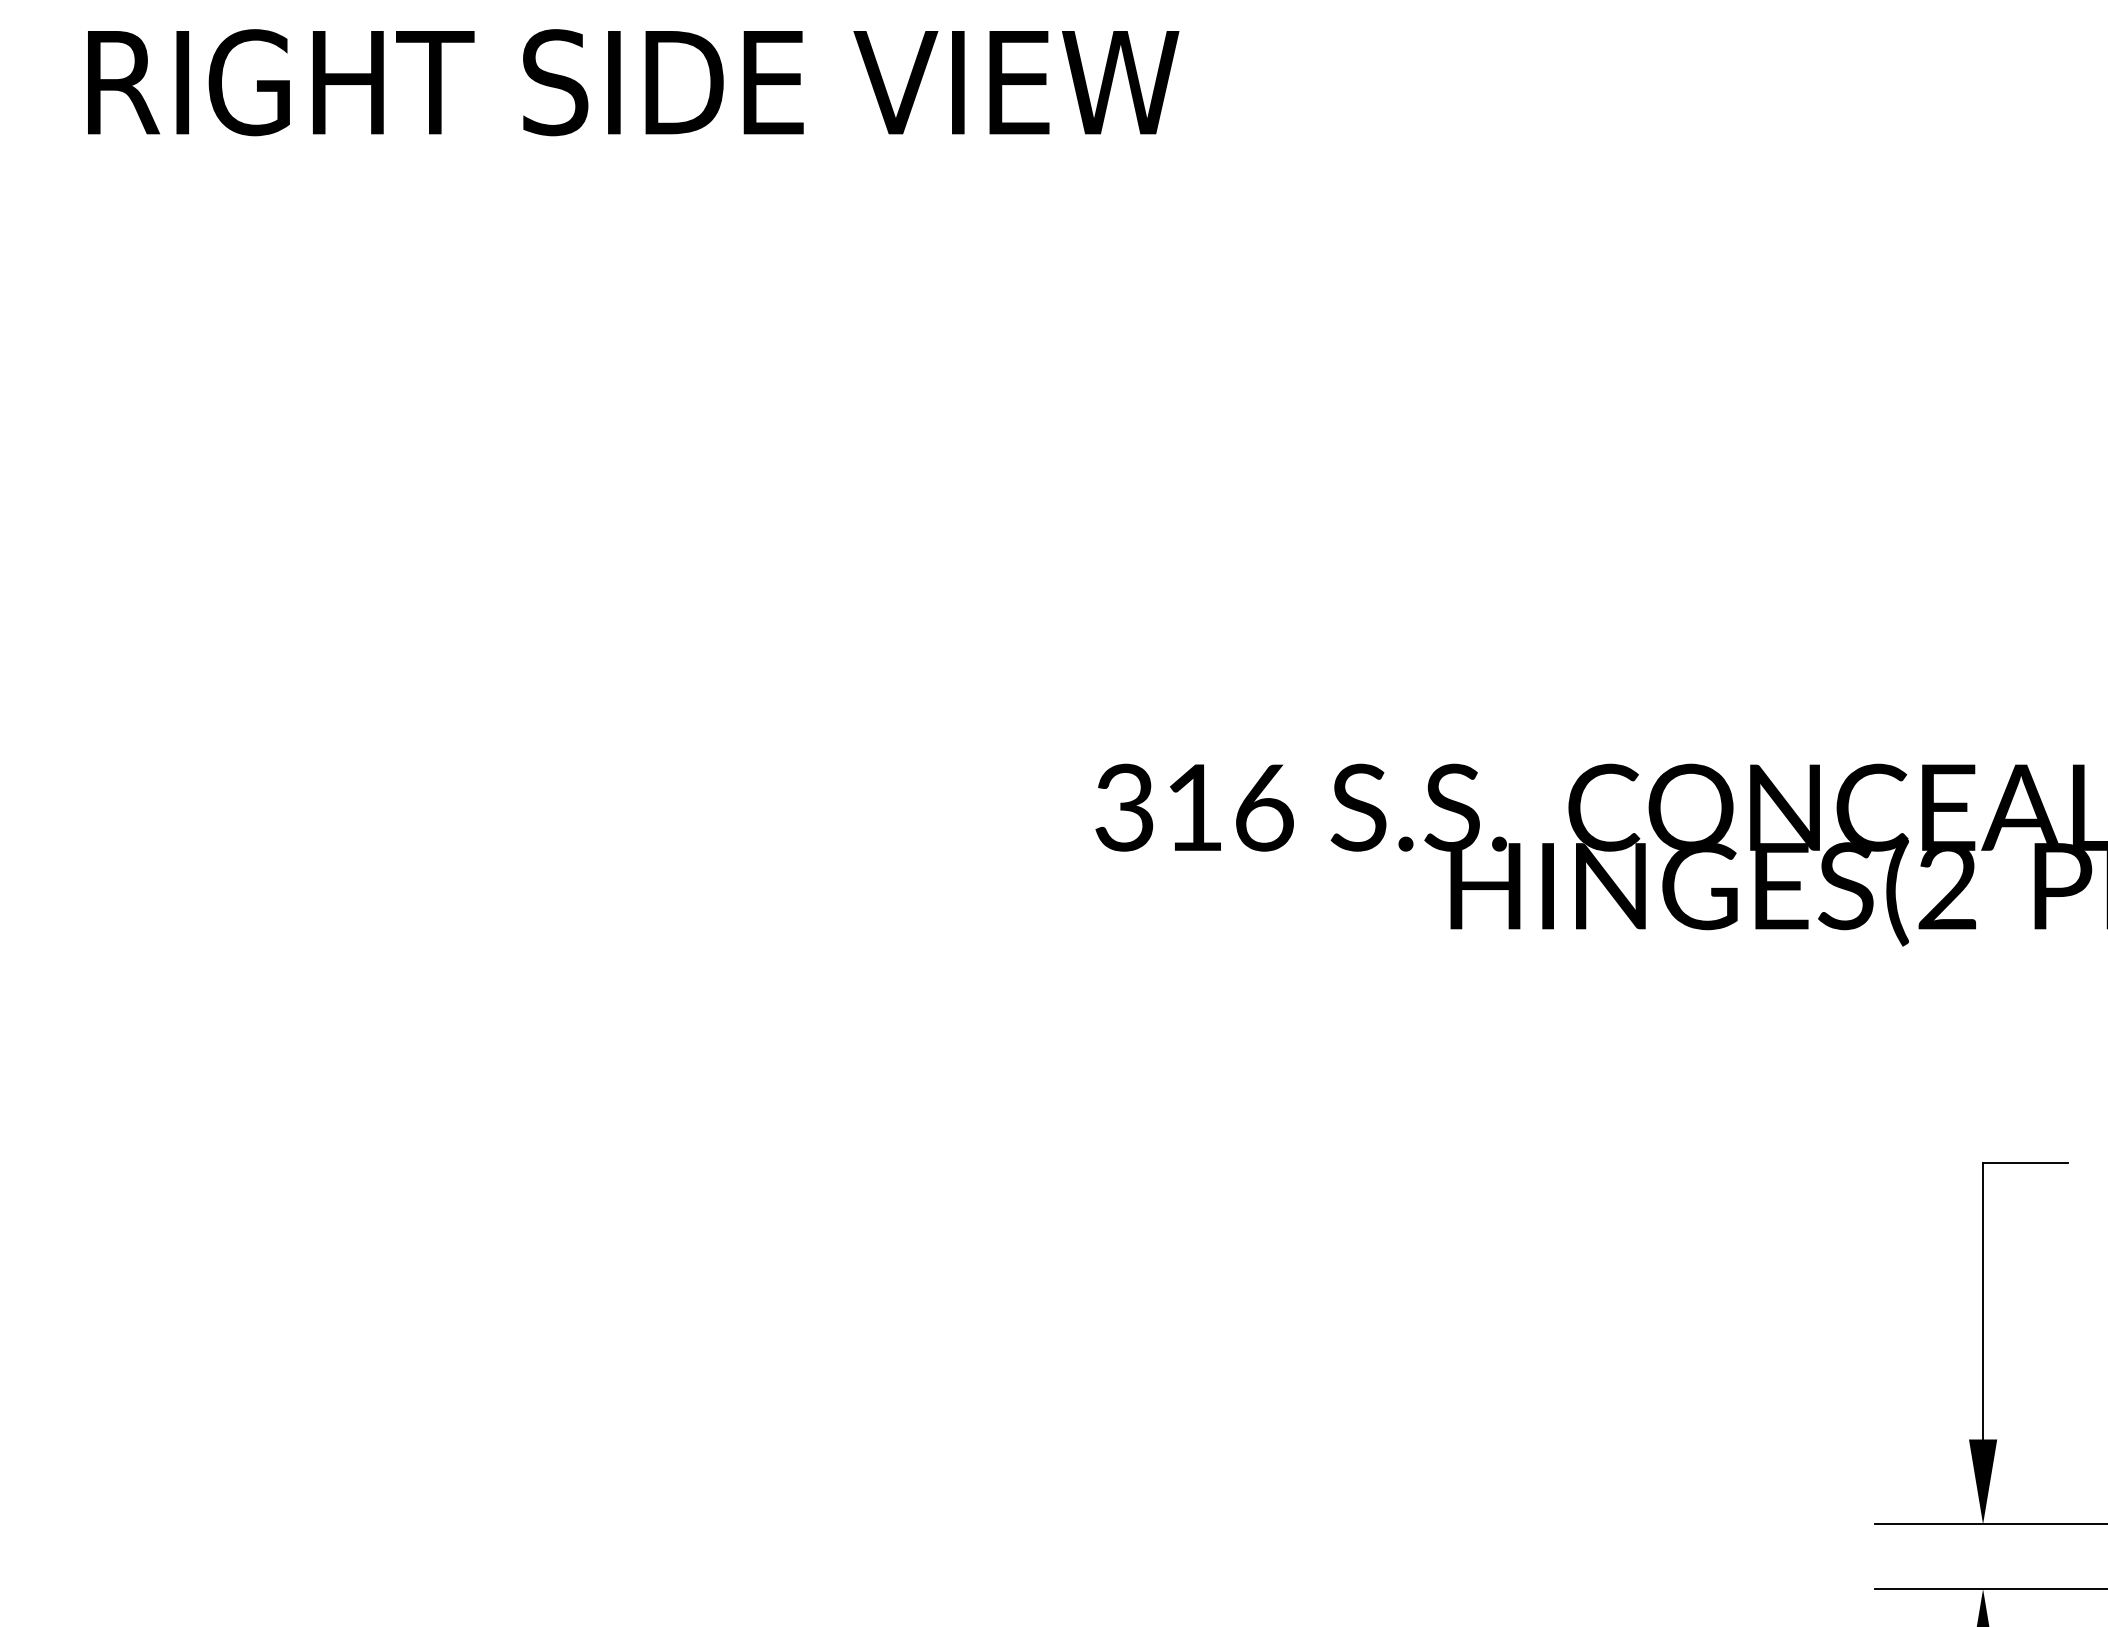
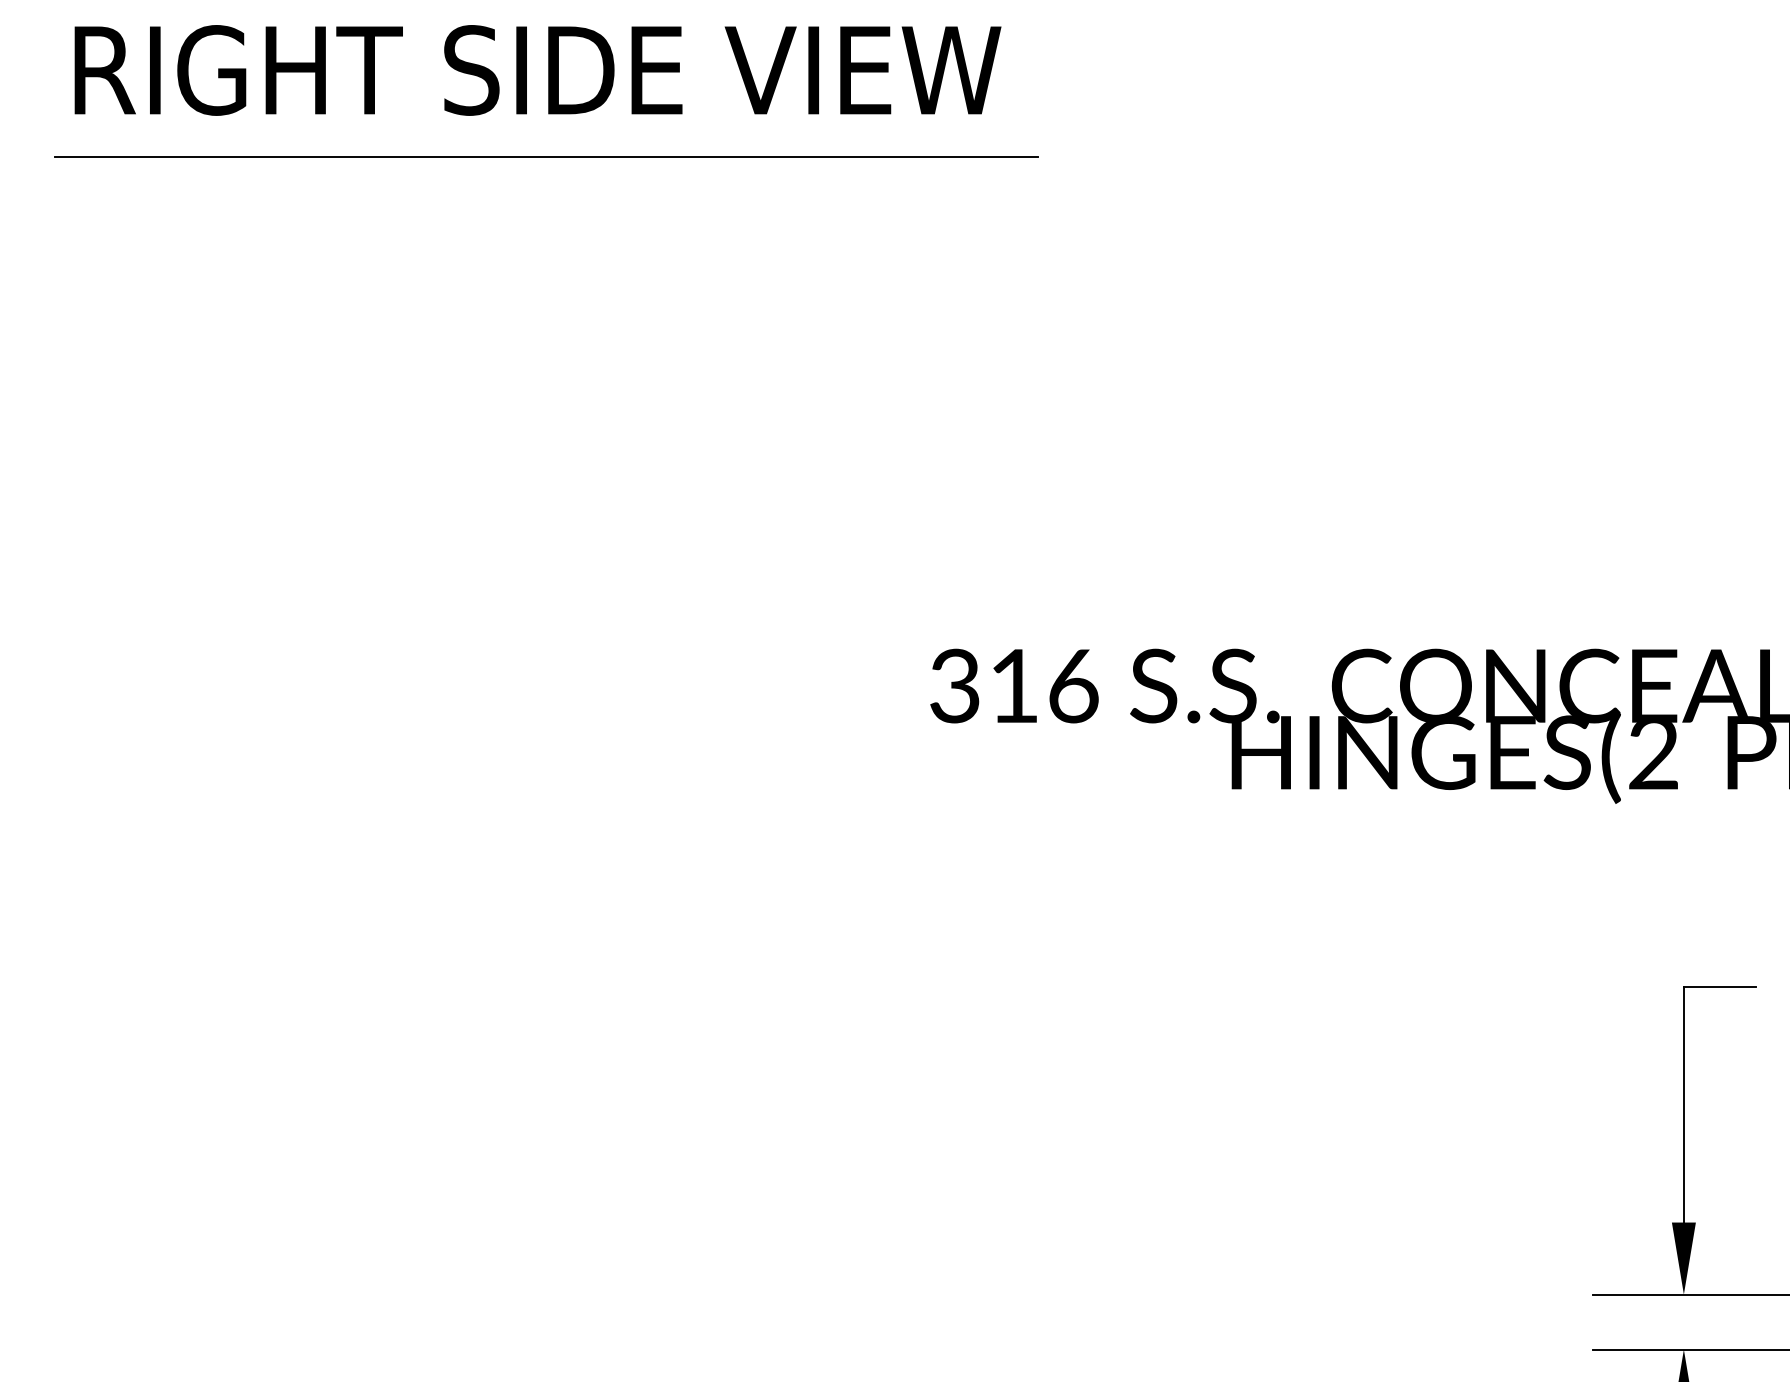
line: (643, 185) -> (546, 157), added

